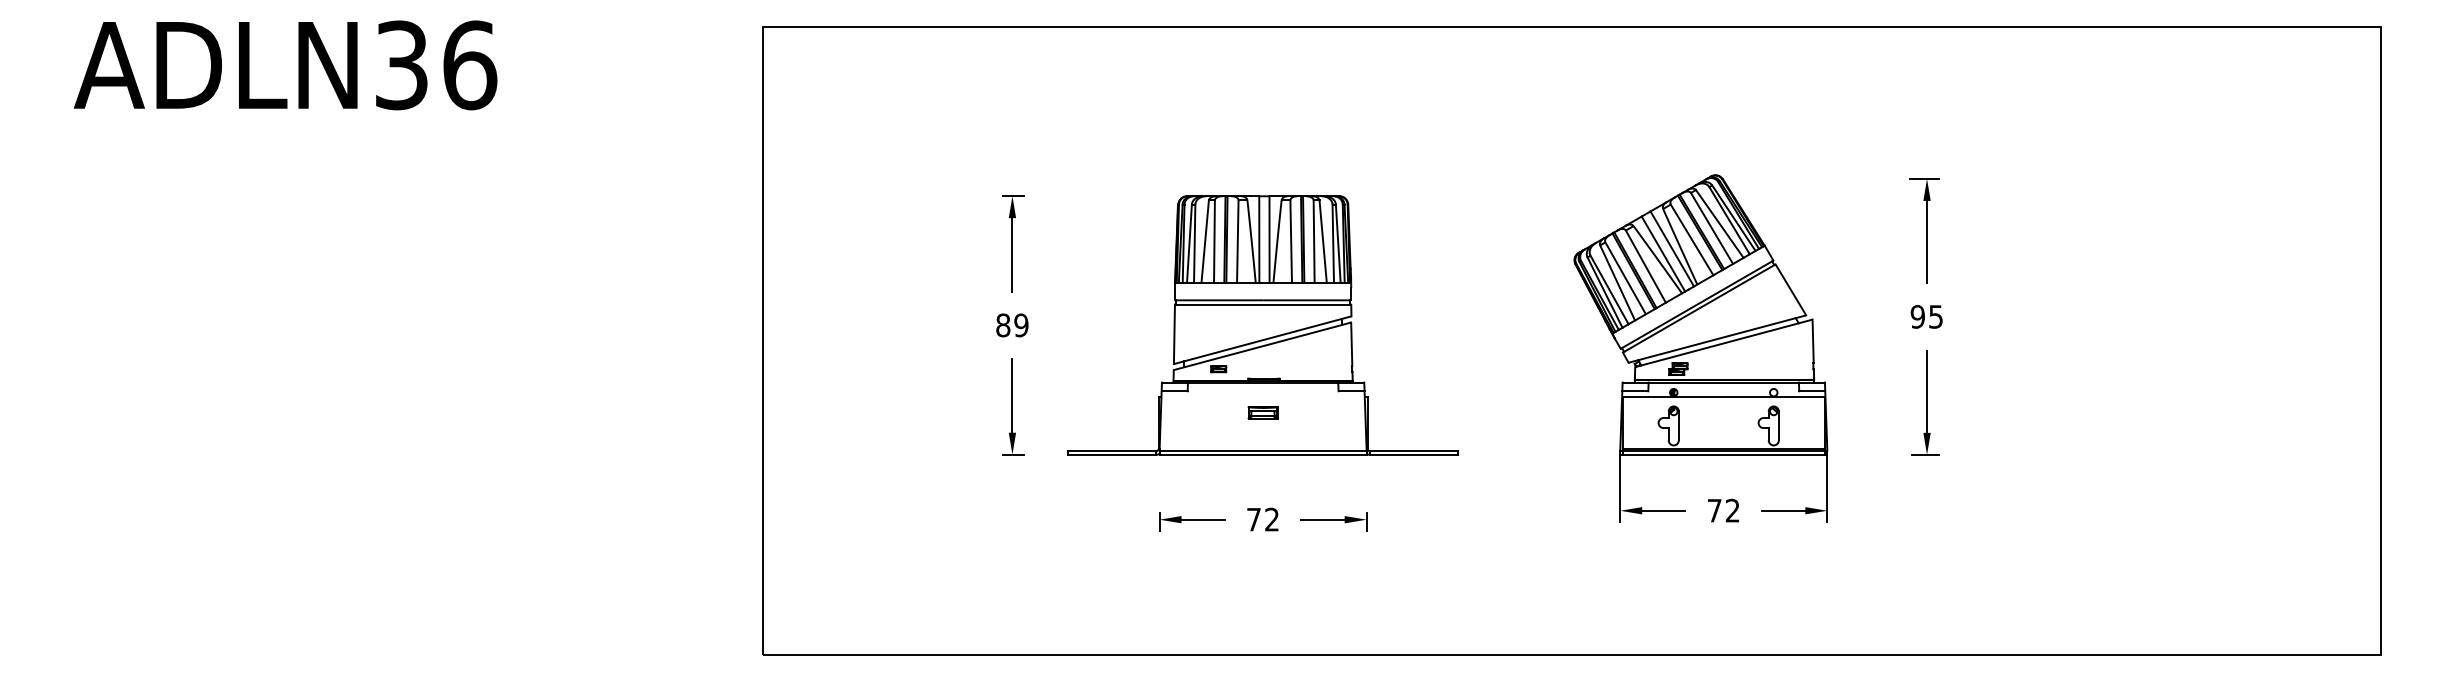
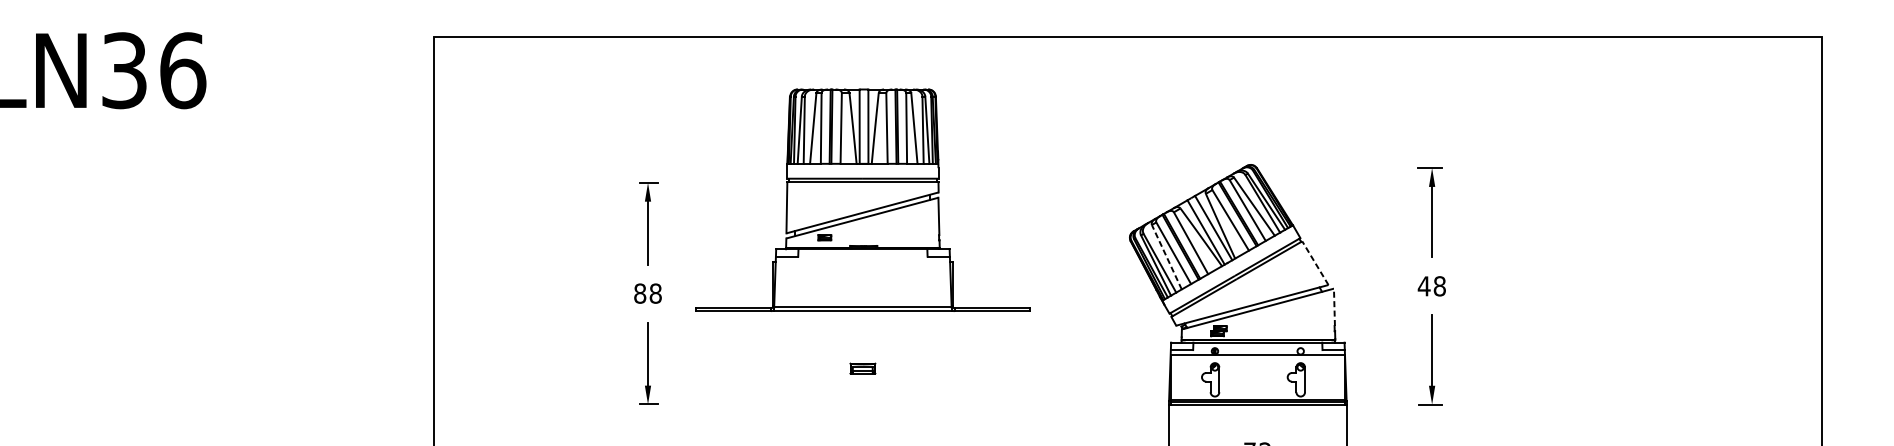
line: (1617, 282) -> (1166, 256), solid -> dashed
line: (1790, 289) -> (1315, 262), solid -> dashed
text: (1926, 316) -> (1431, 286), 95 -> 48
text: (1021, 325) -> (655, 293), 89 -> 88
part: (1262, 325) -> (862, 200), moved
line: (1813, 341) -> (1334, 307), solid -> dashed

